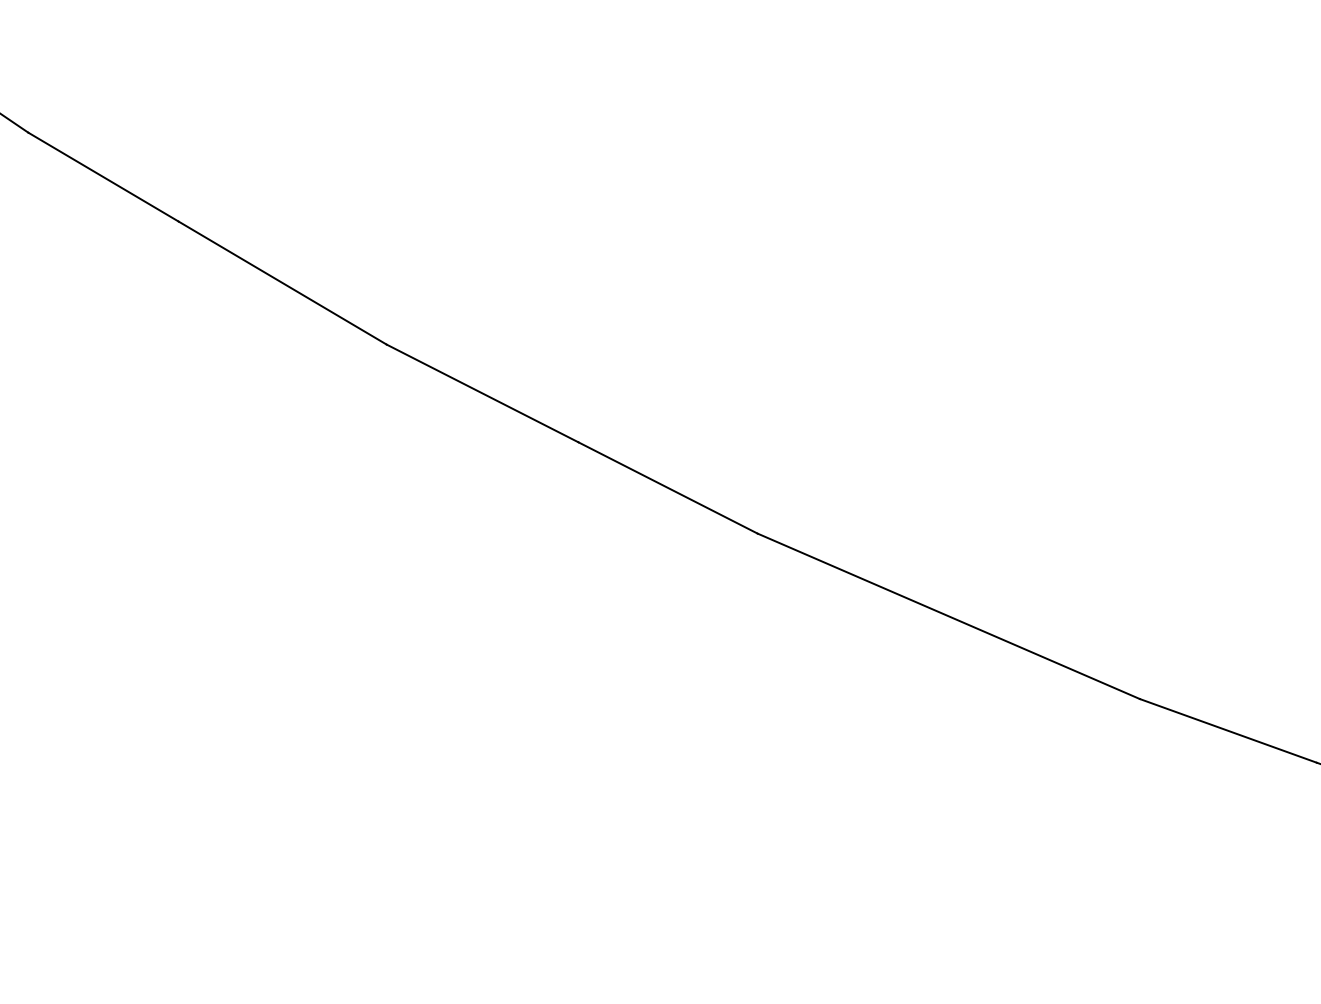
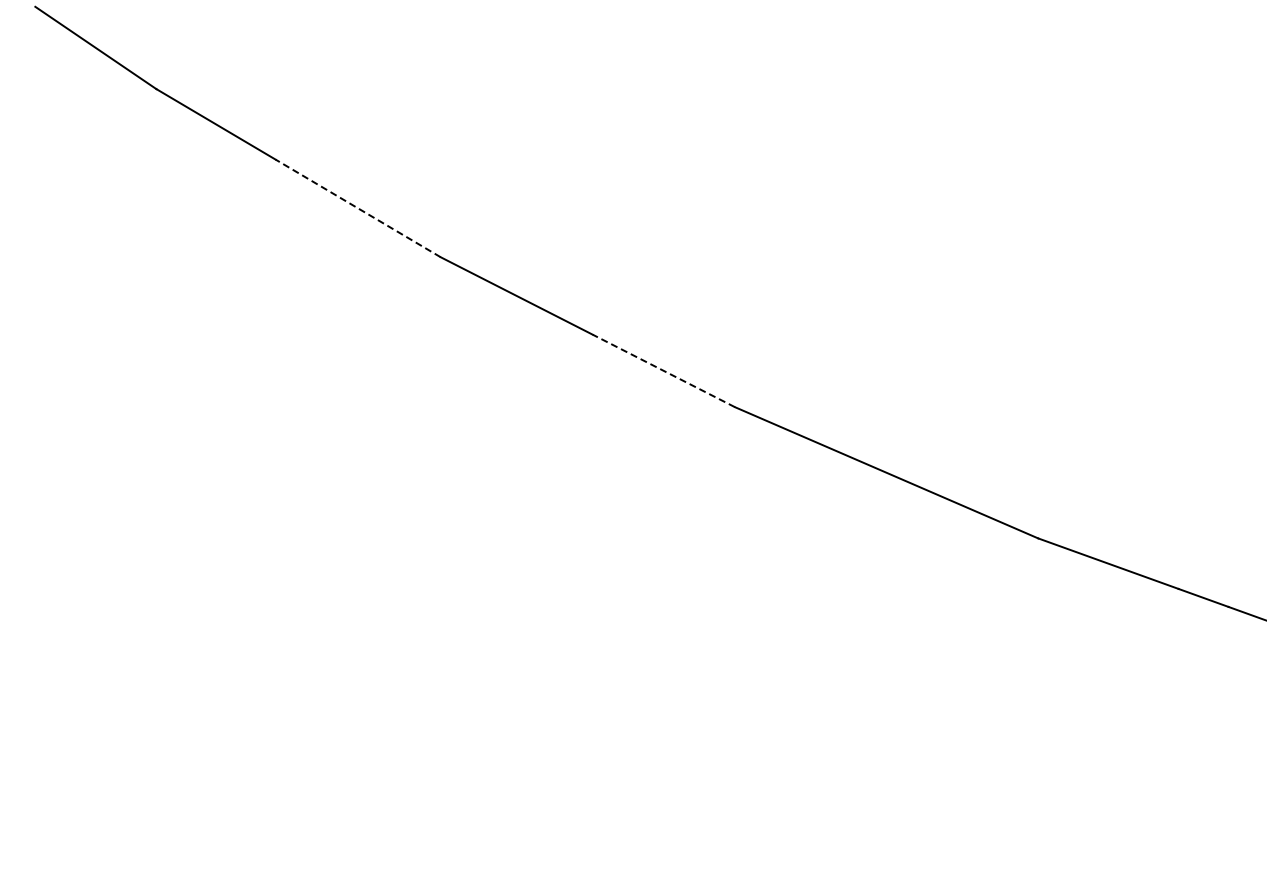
line: (283, 283) -> (358, 208), solid -> dashed
line: (667, 487) -> (663, 370), solid -> dashed

